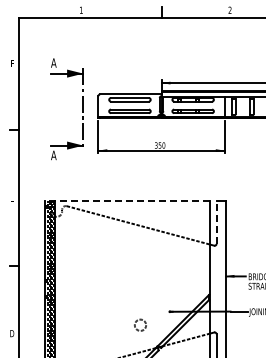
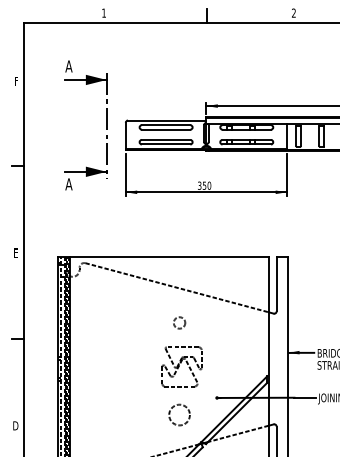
part: (82, 109) -> (105, 125), moved
line: (127, 201) -> (162, 257), dashed -> solid
line: (216, 222) -> (276, 284), dashed -> solid
circle: (140, 252) -> (179, 322), added
part: (142, 287) -> (182, 366), added
circle: (140, 325) -> (179, 415), size x1.43

